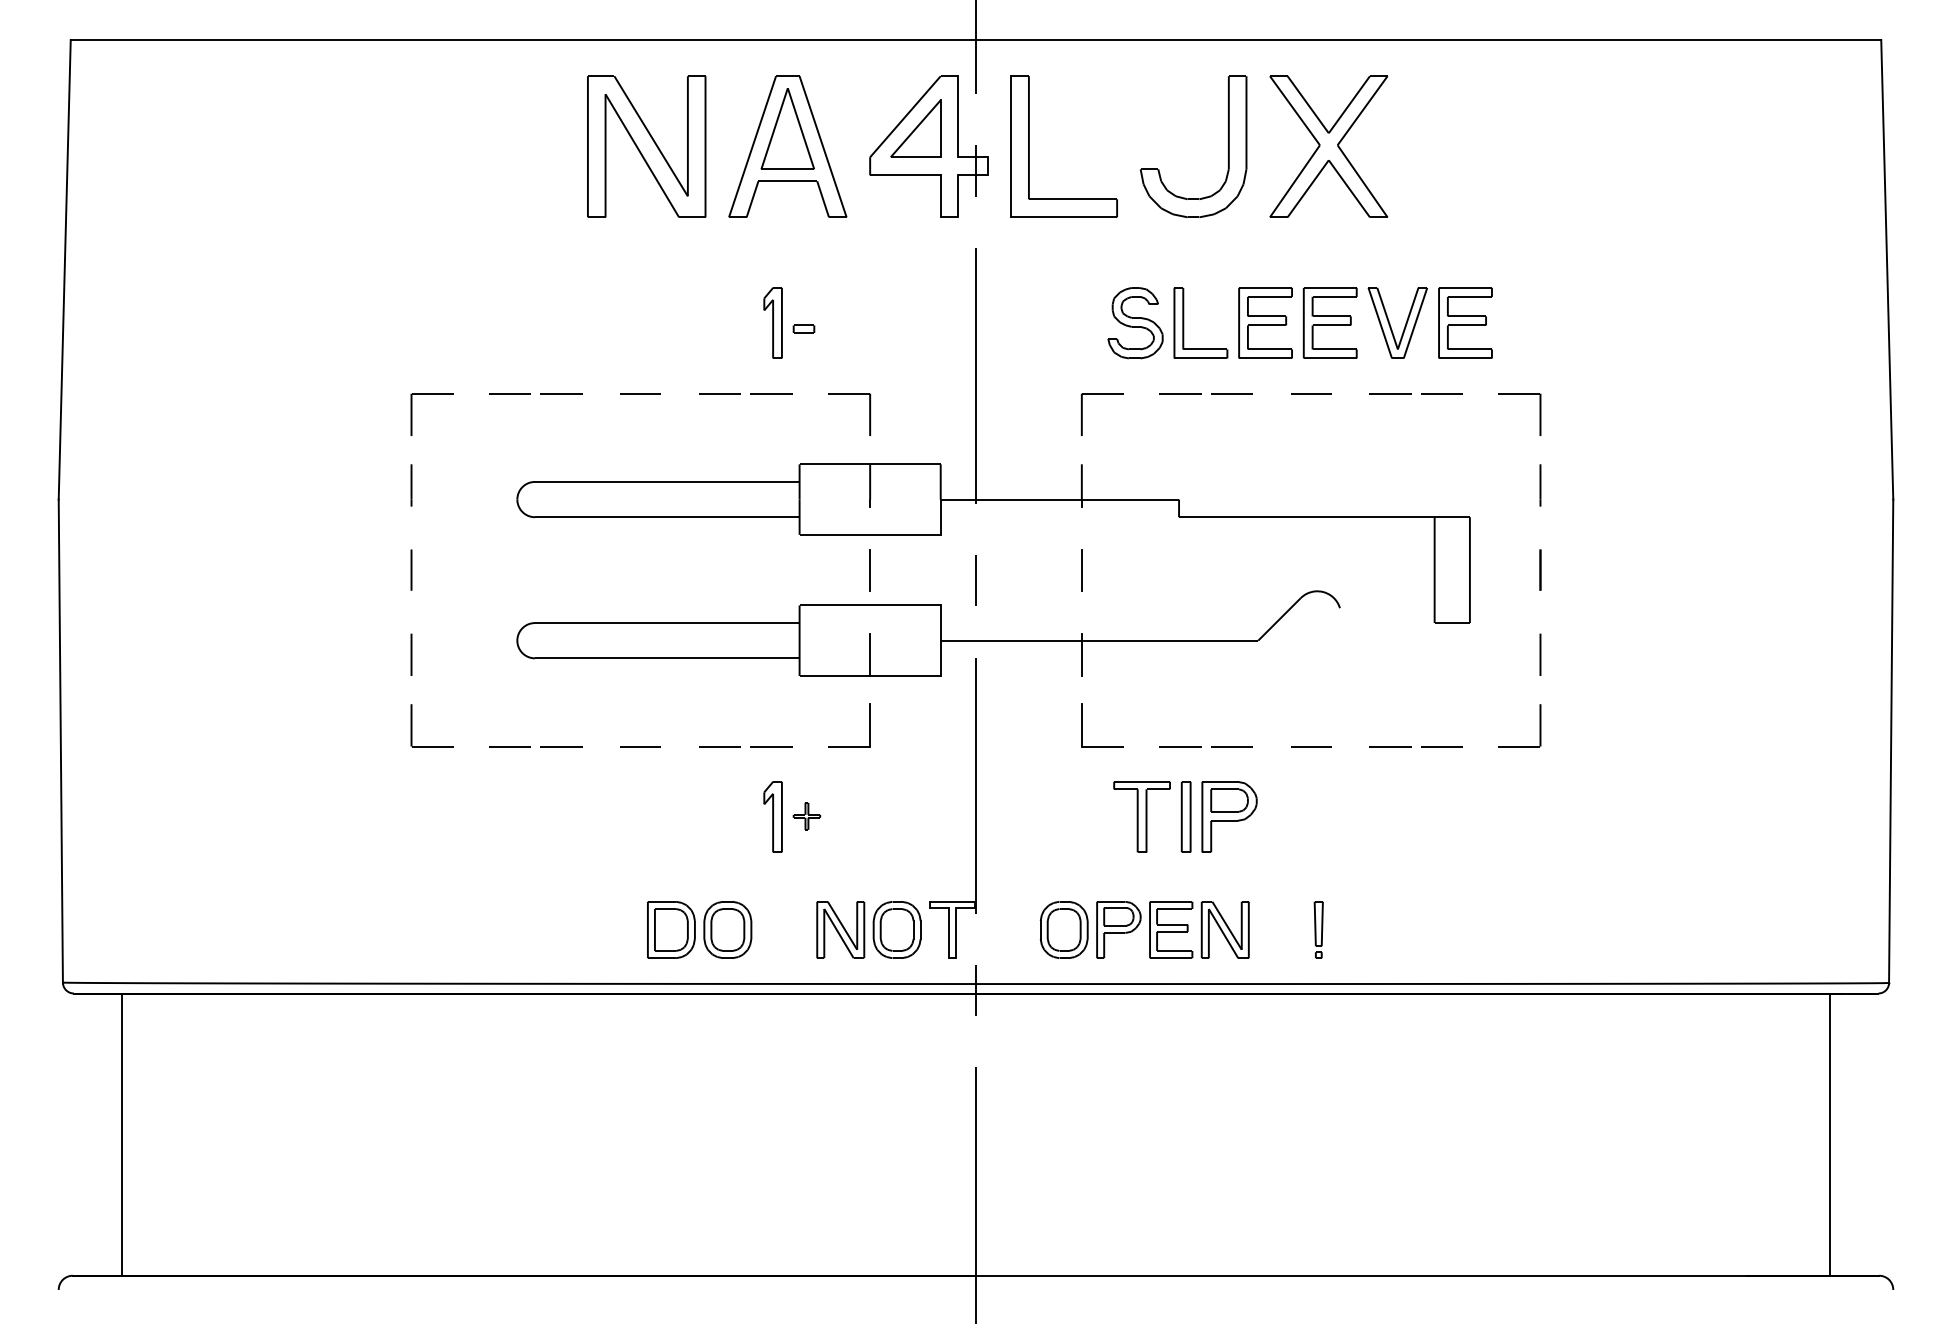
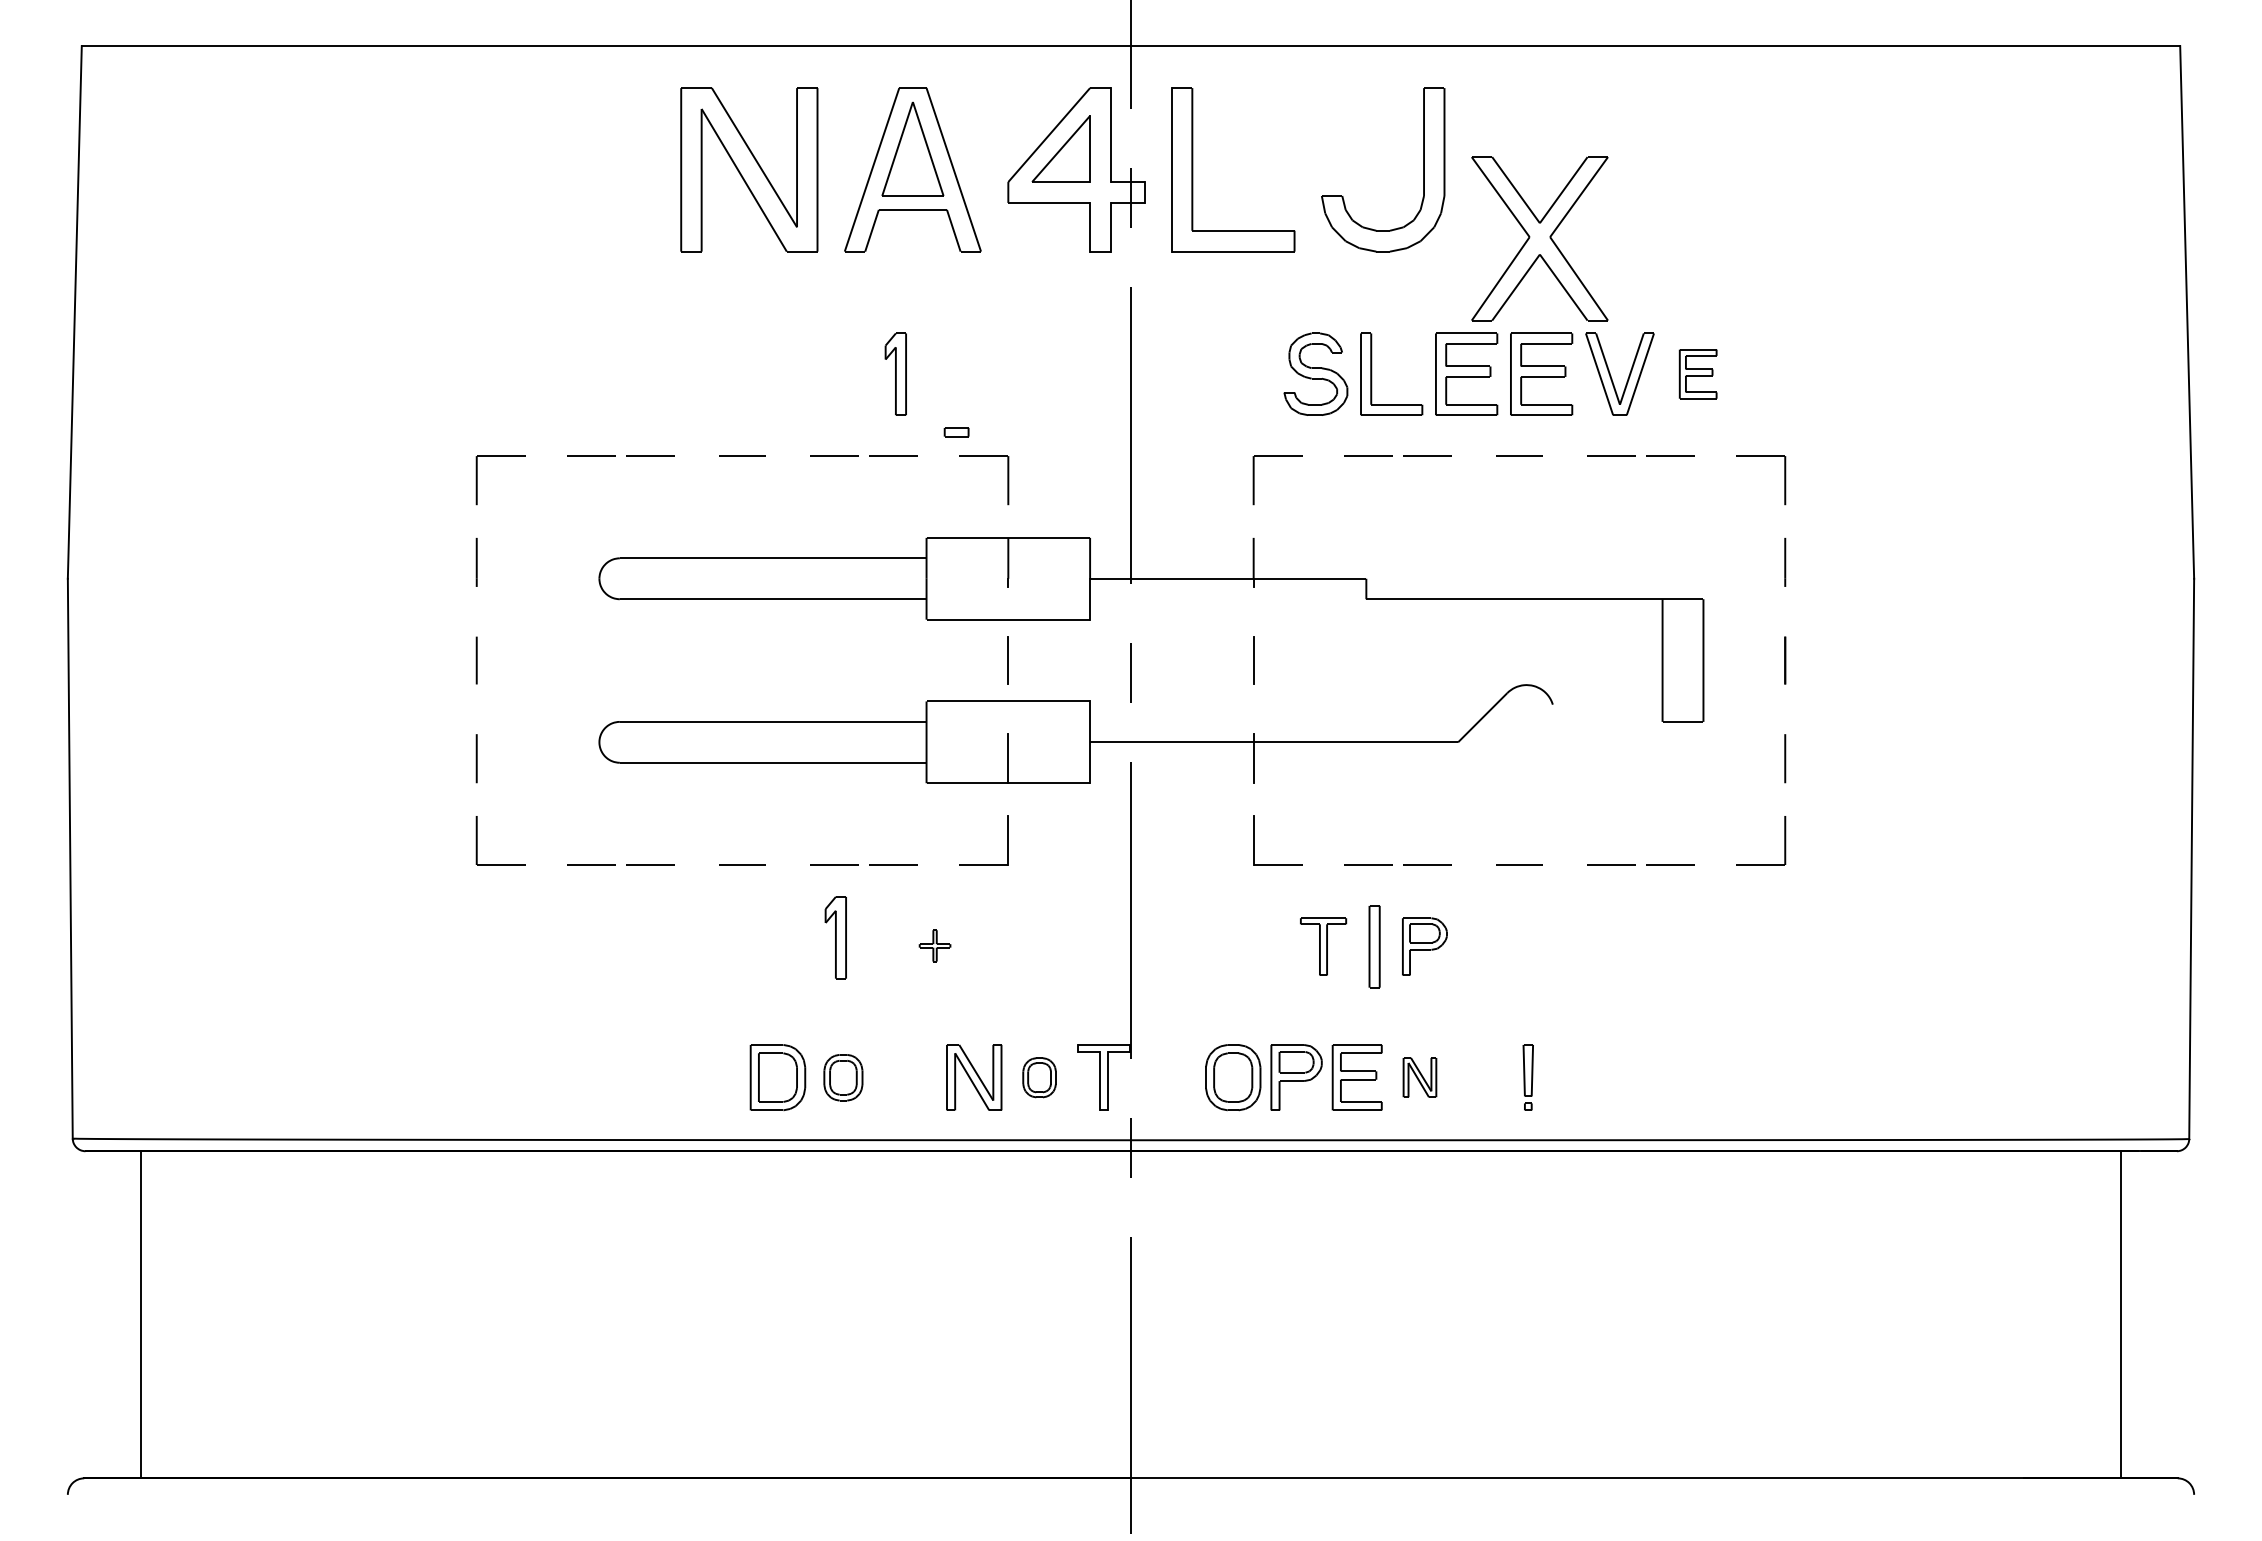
part: (1328, 146) -> (1539, 238), moved
part: (1464, 322) -> (1697, 373), size x0.6
part: (803, 329) -> (956, 432), moved
part: (772, 816) -> (835, 937), moved
part: (1142, 816) -> (1323, 946), size x0.7
part: (1229, 816) -> (1424, 946), size x0.7
part: (727, 929) -> (843, 1077), size x0.7
part: (897, 929) -> (1039, 1077), size x0.6
part: (1224, 929) -> (1419, 1077), size x0.6

